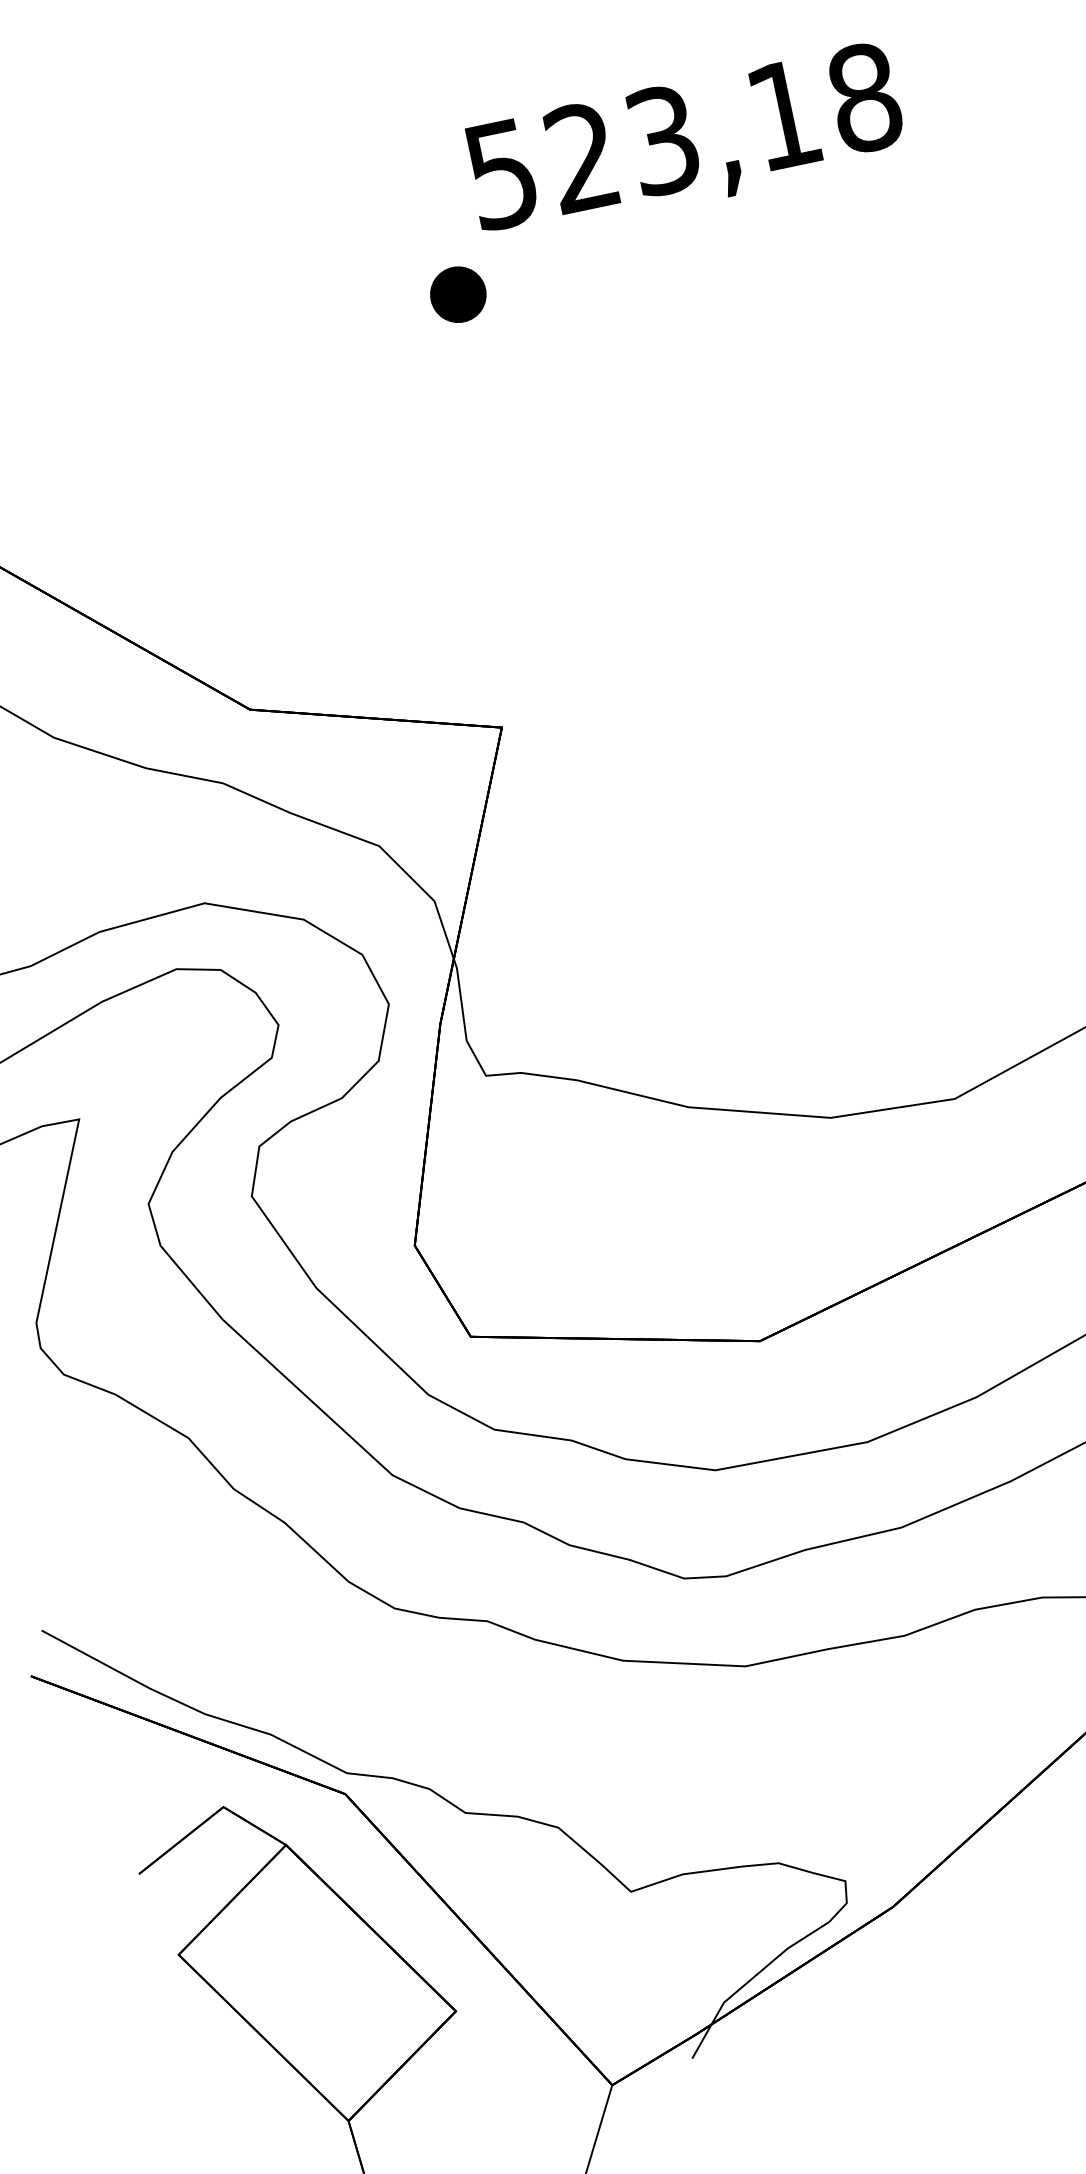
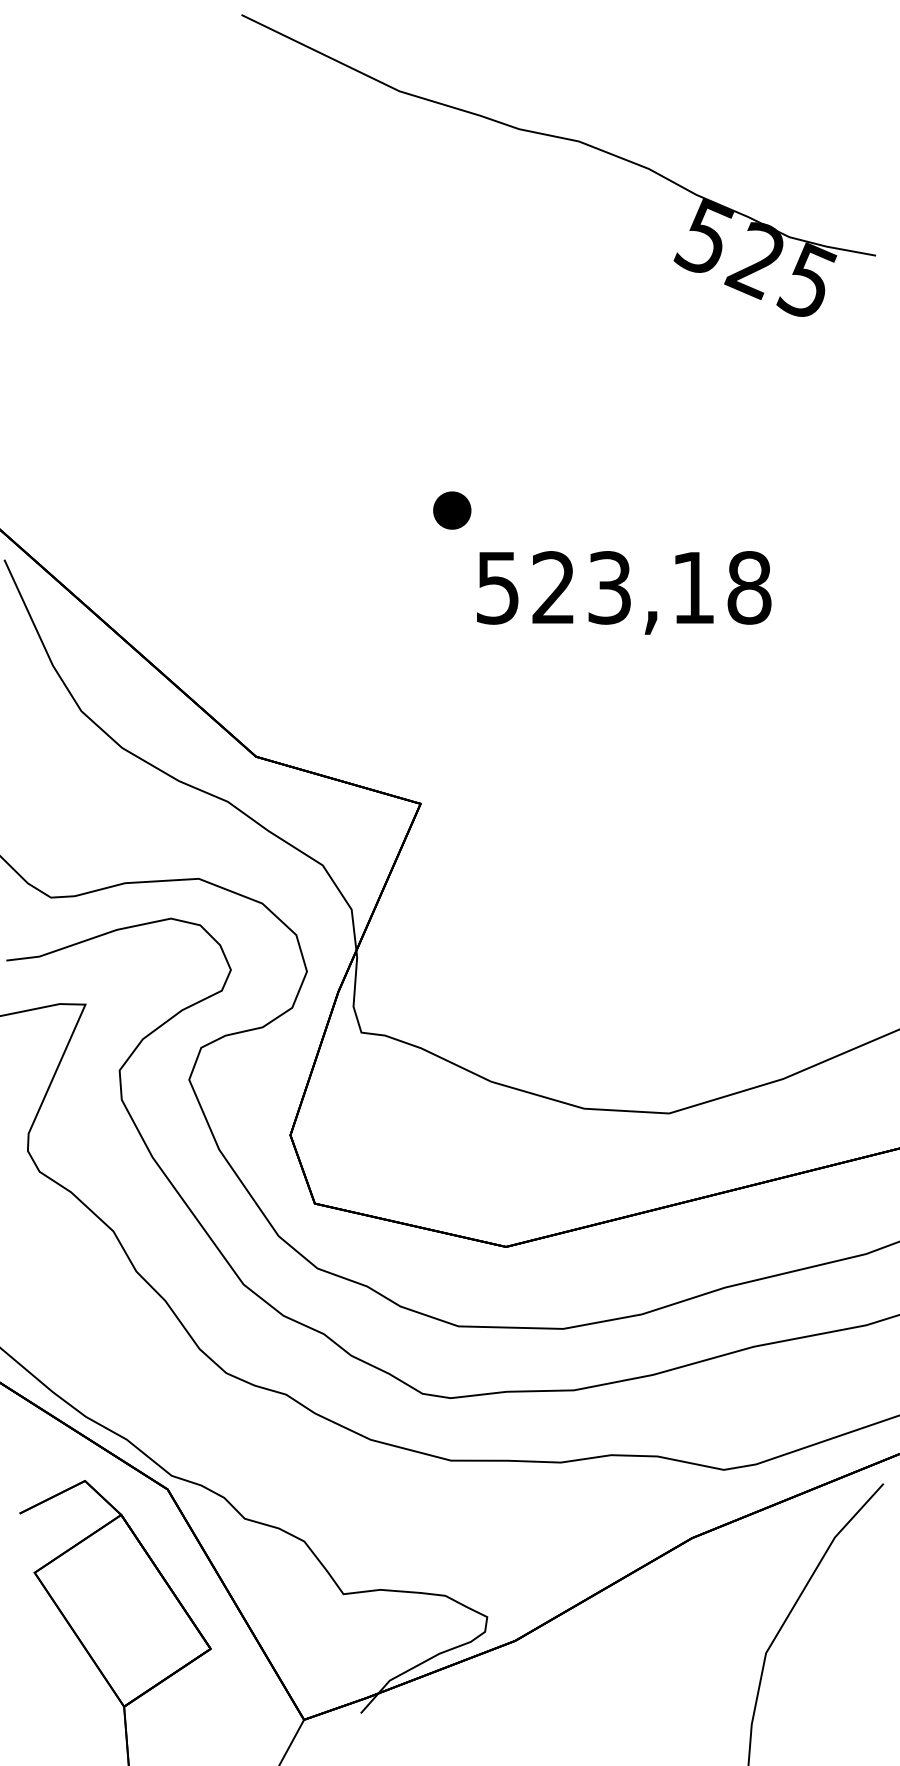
text: (685, 142) -> (624, 592), moved

